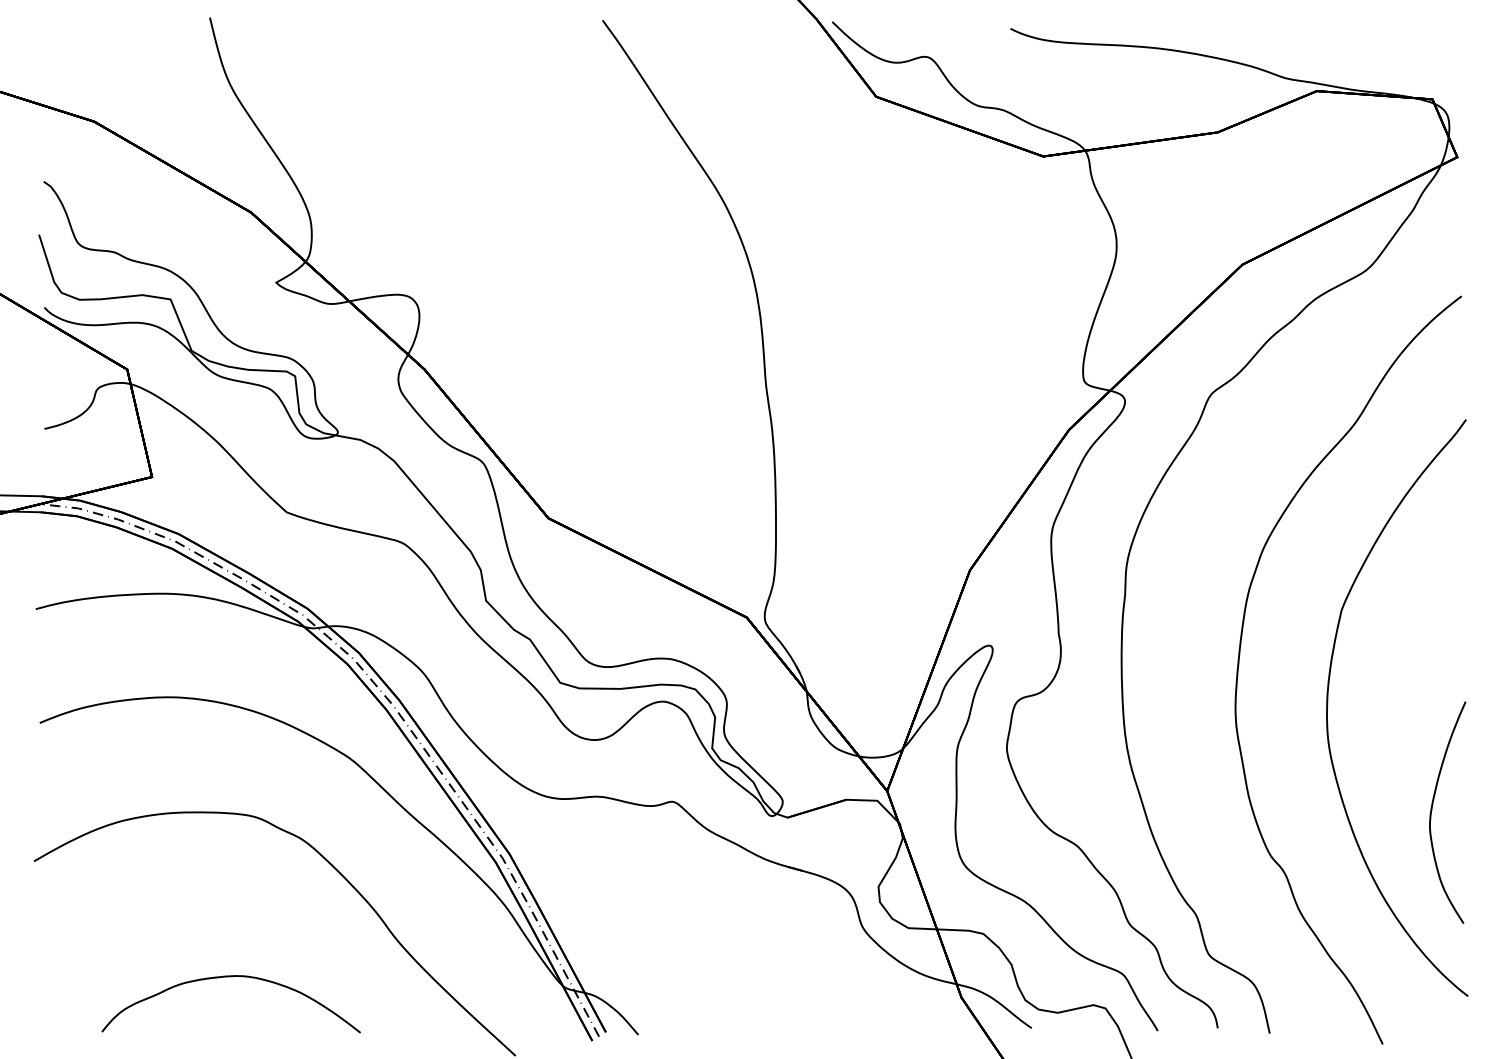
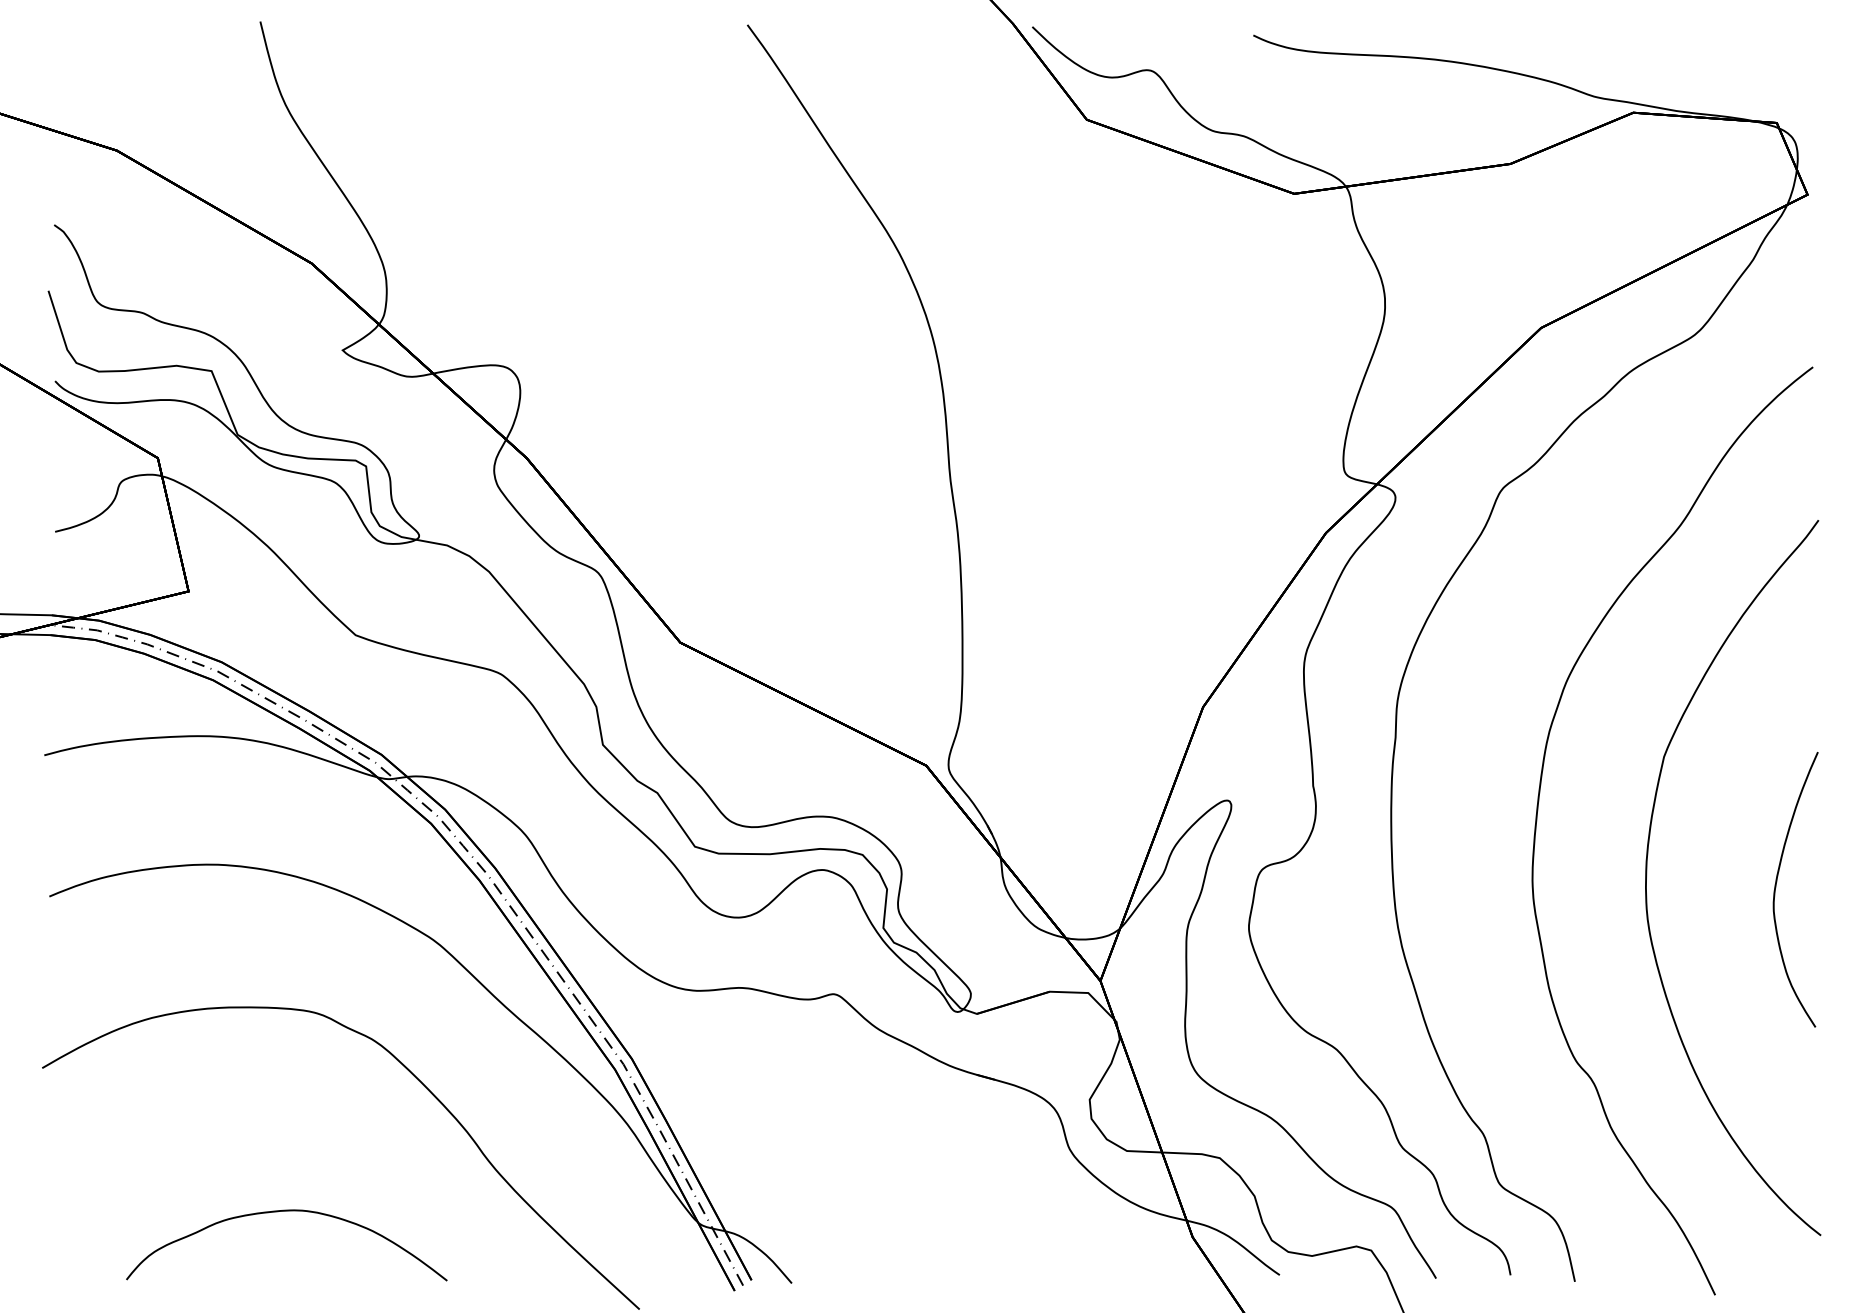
curve: (1432, 810) -> (1776, 887), moved

